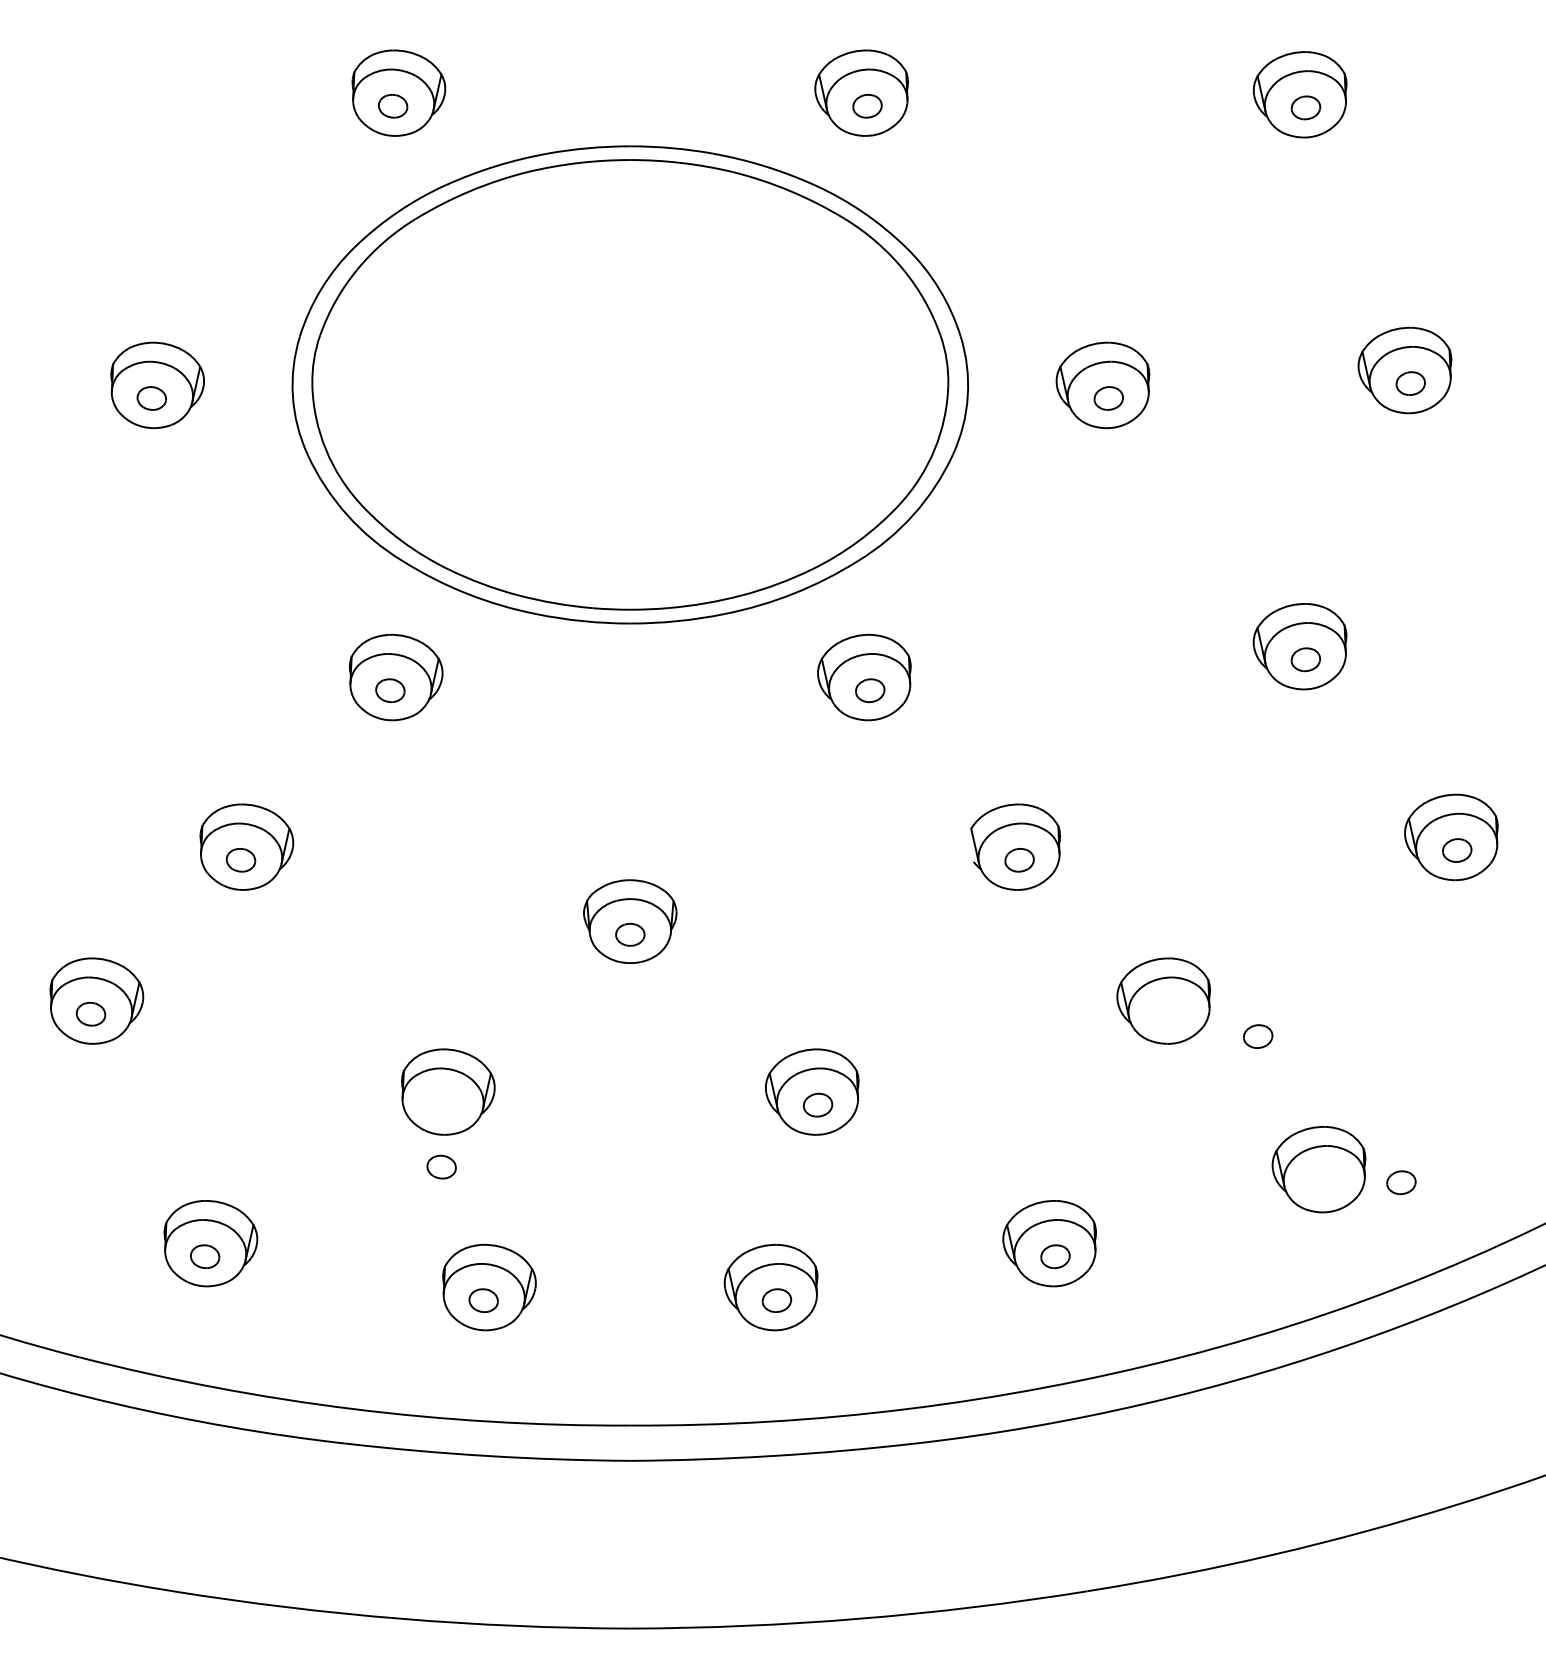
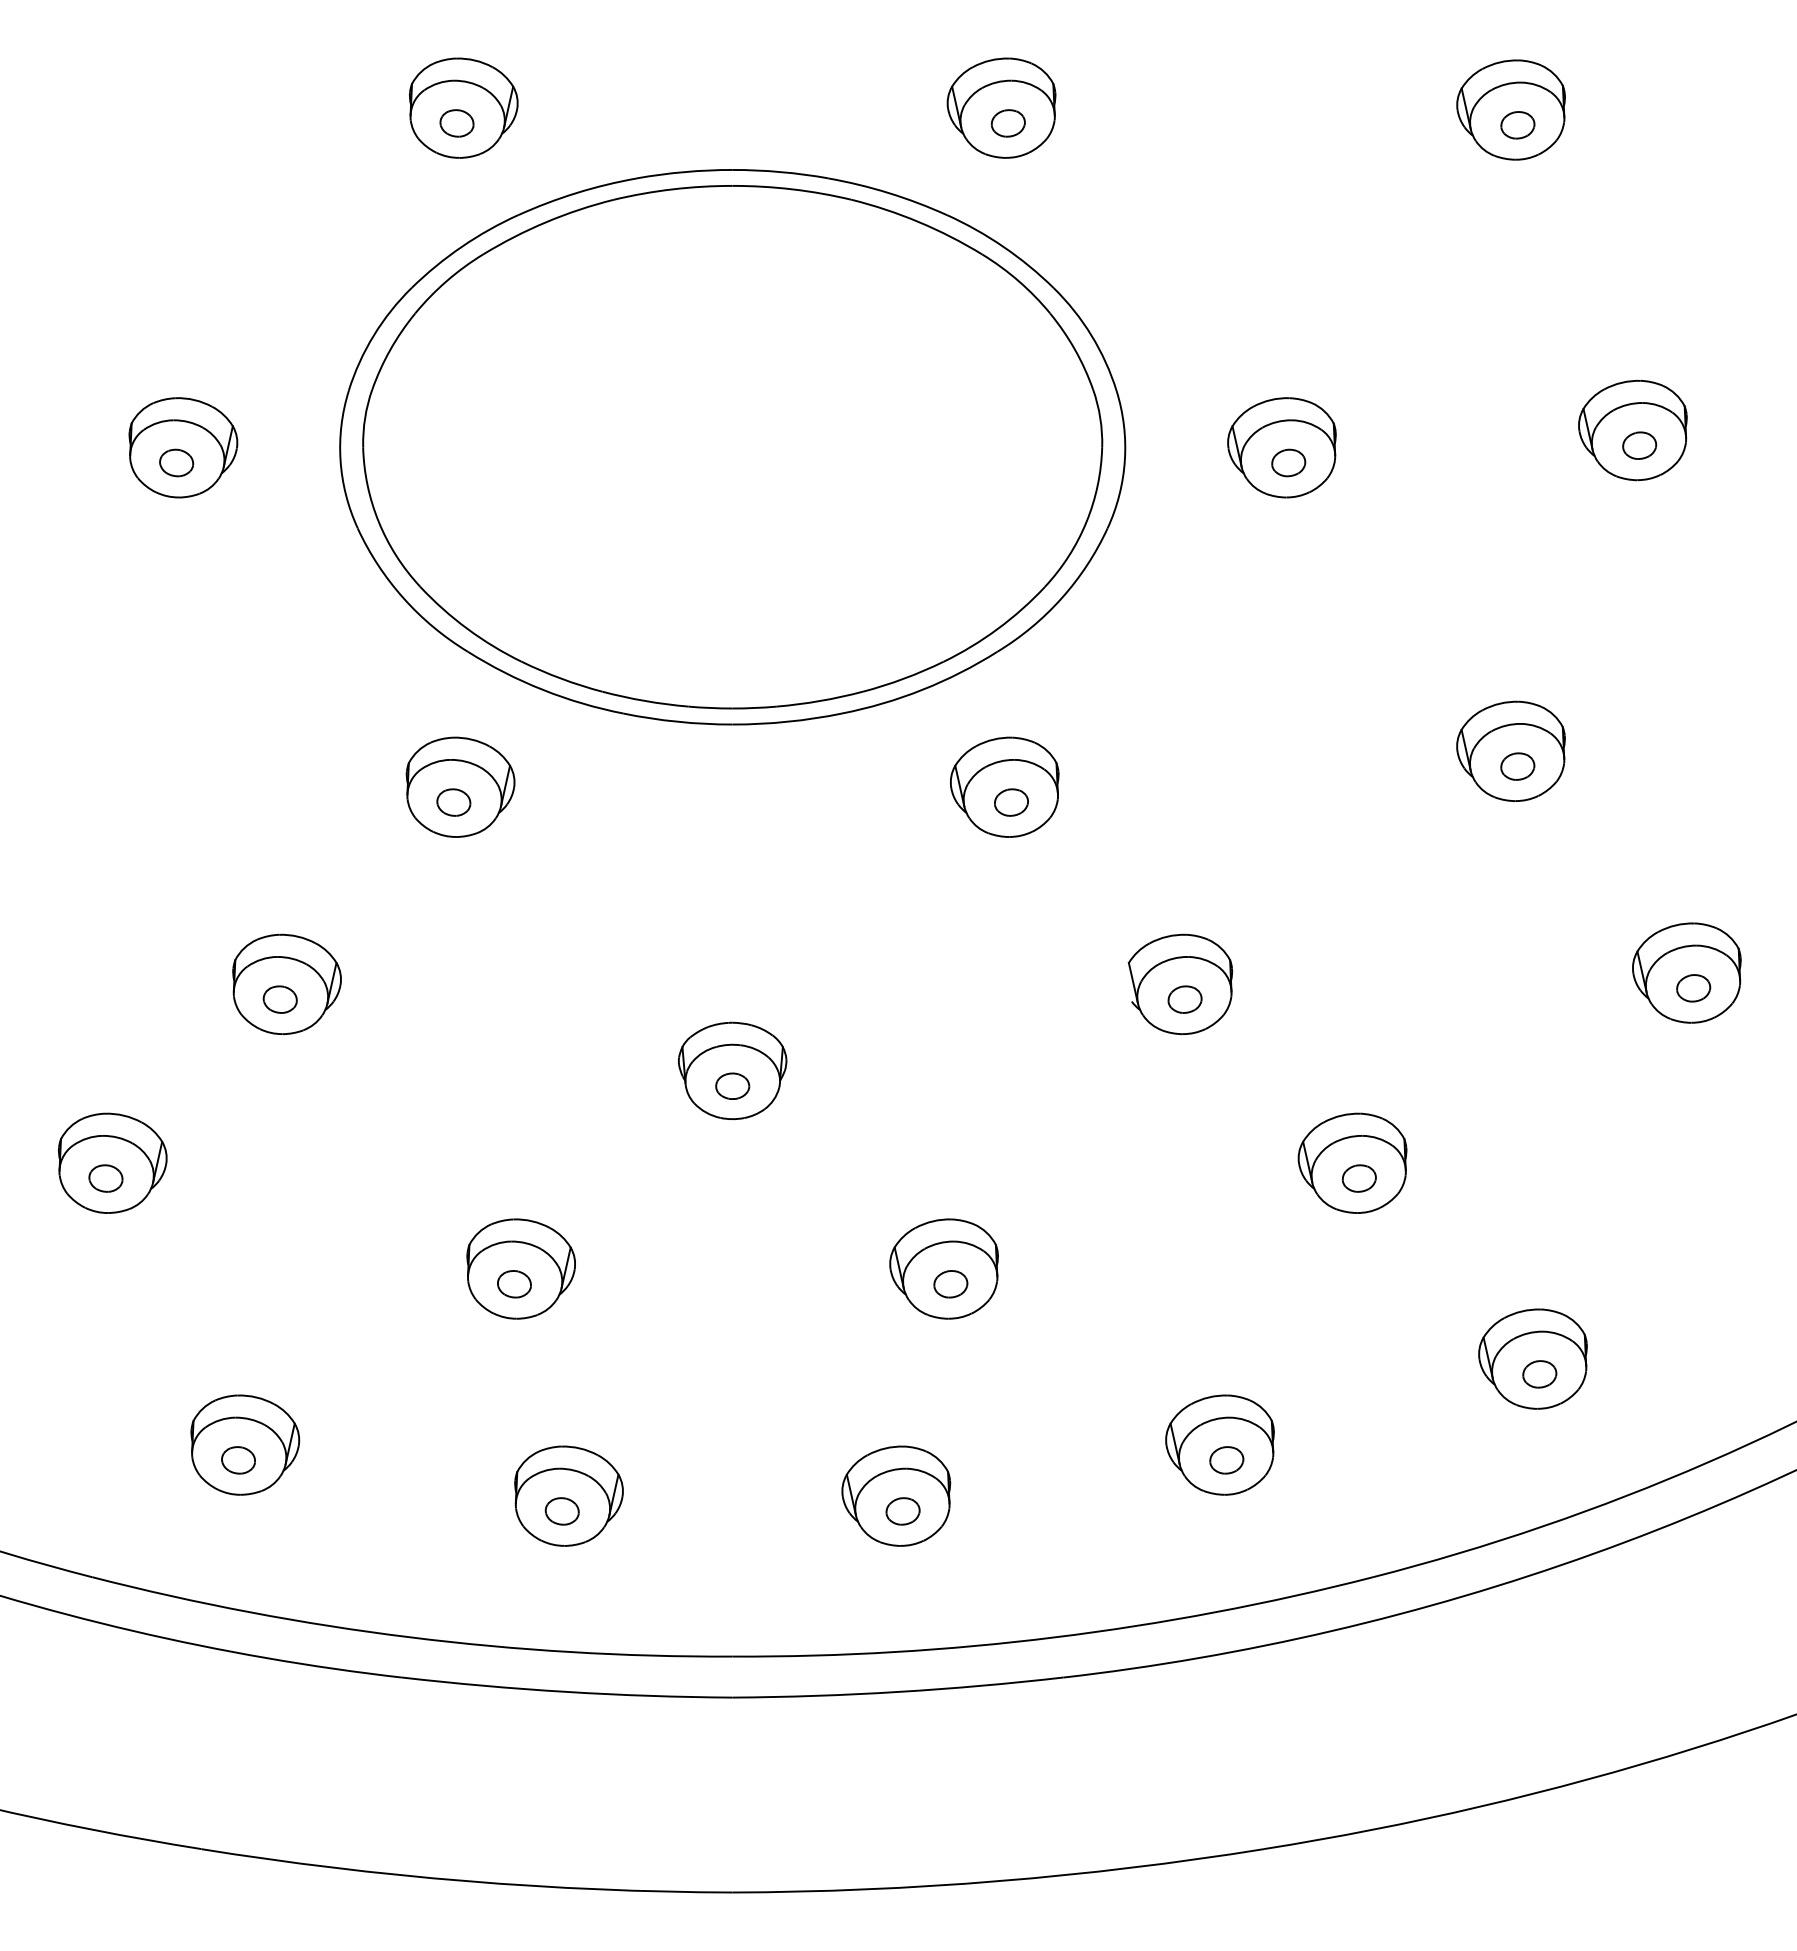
part: (1257, 1036) -> (1358, 1178), moved
part: (441, 1167) -> (514, 1284), moved
part: (1401, 1182) -> (1539, 1374), moved

